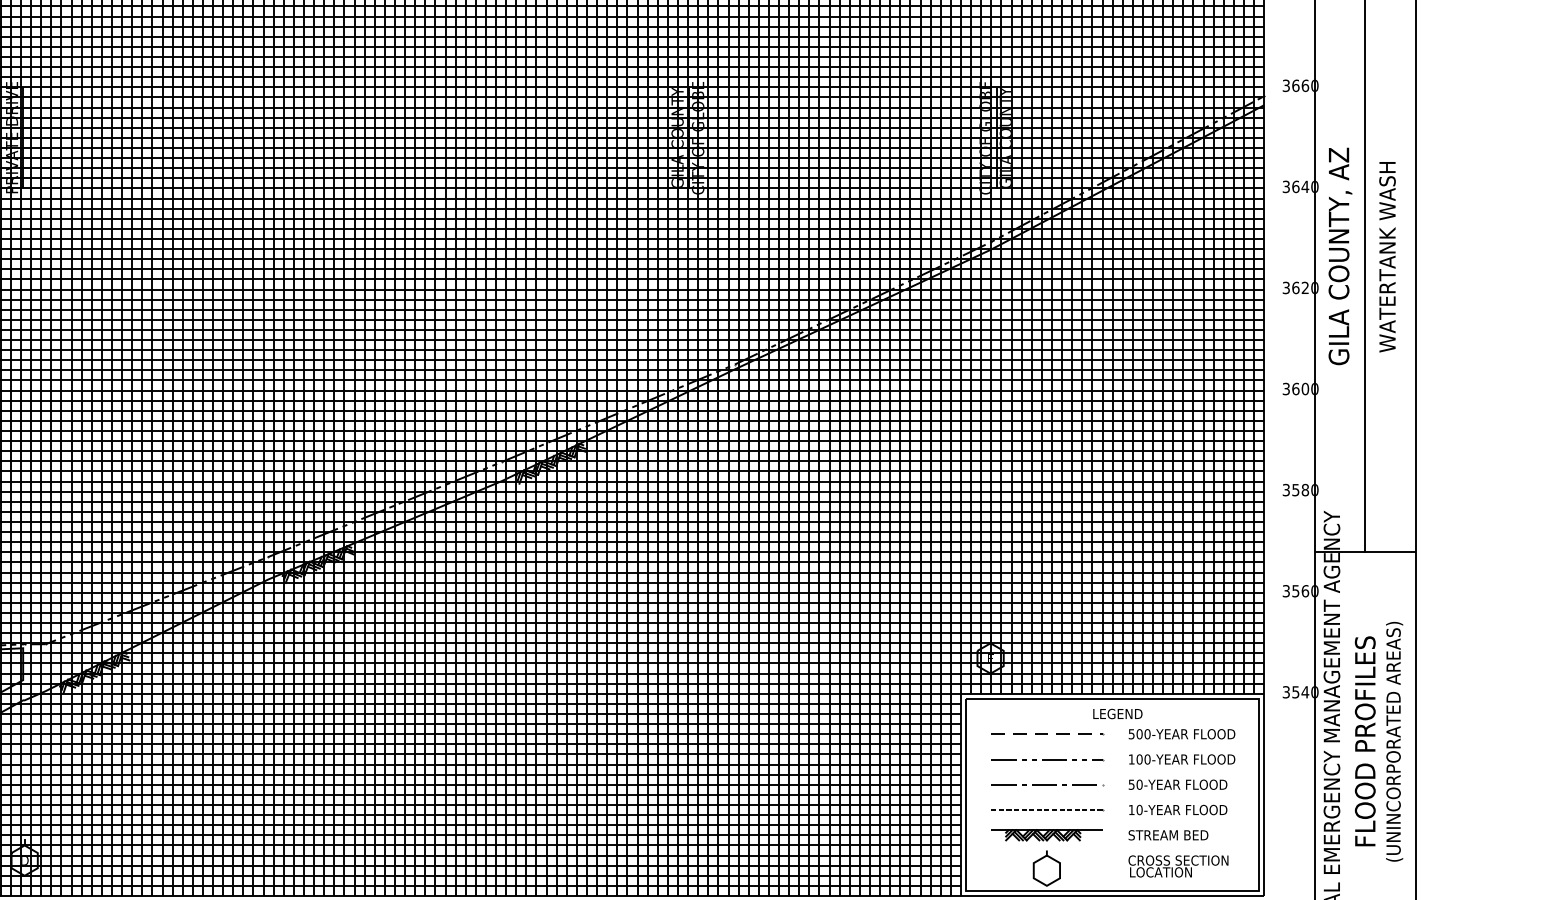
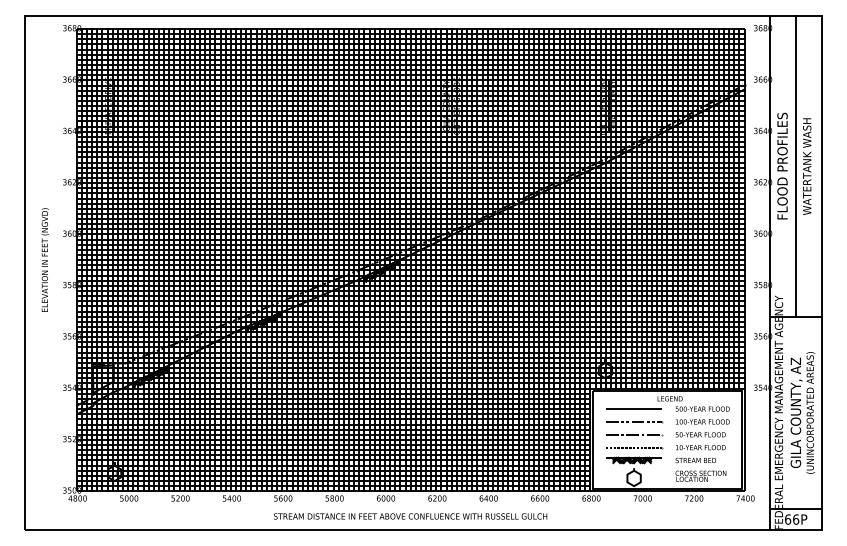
text: (1340, 256) -> (783, 166), GILA COUNTY, AZ -> FLOOD PROFILES
line: (1047, 734) -> (634, 409), dashed -> solid
text: (1366, 740) -> (796, 412), FLOOD PROFILES -> GILA COUNTY, AZ

